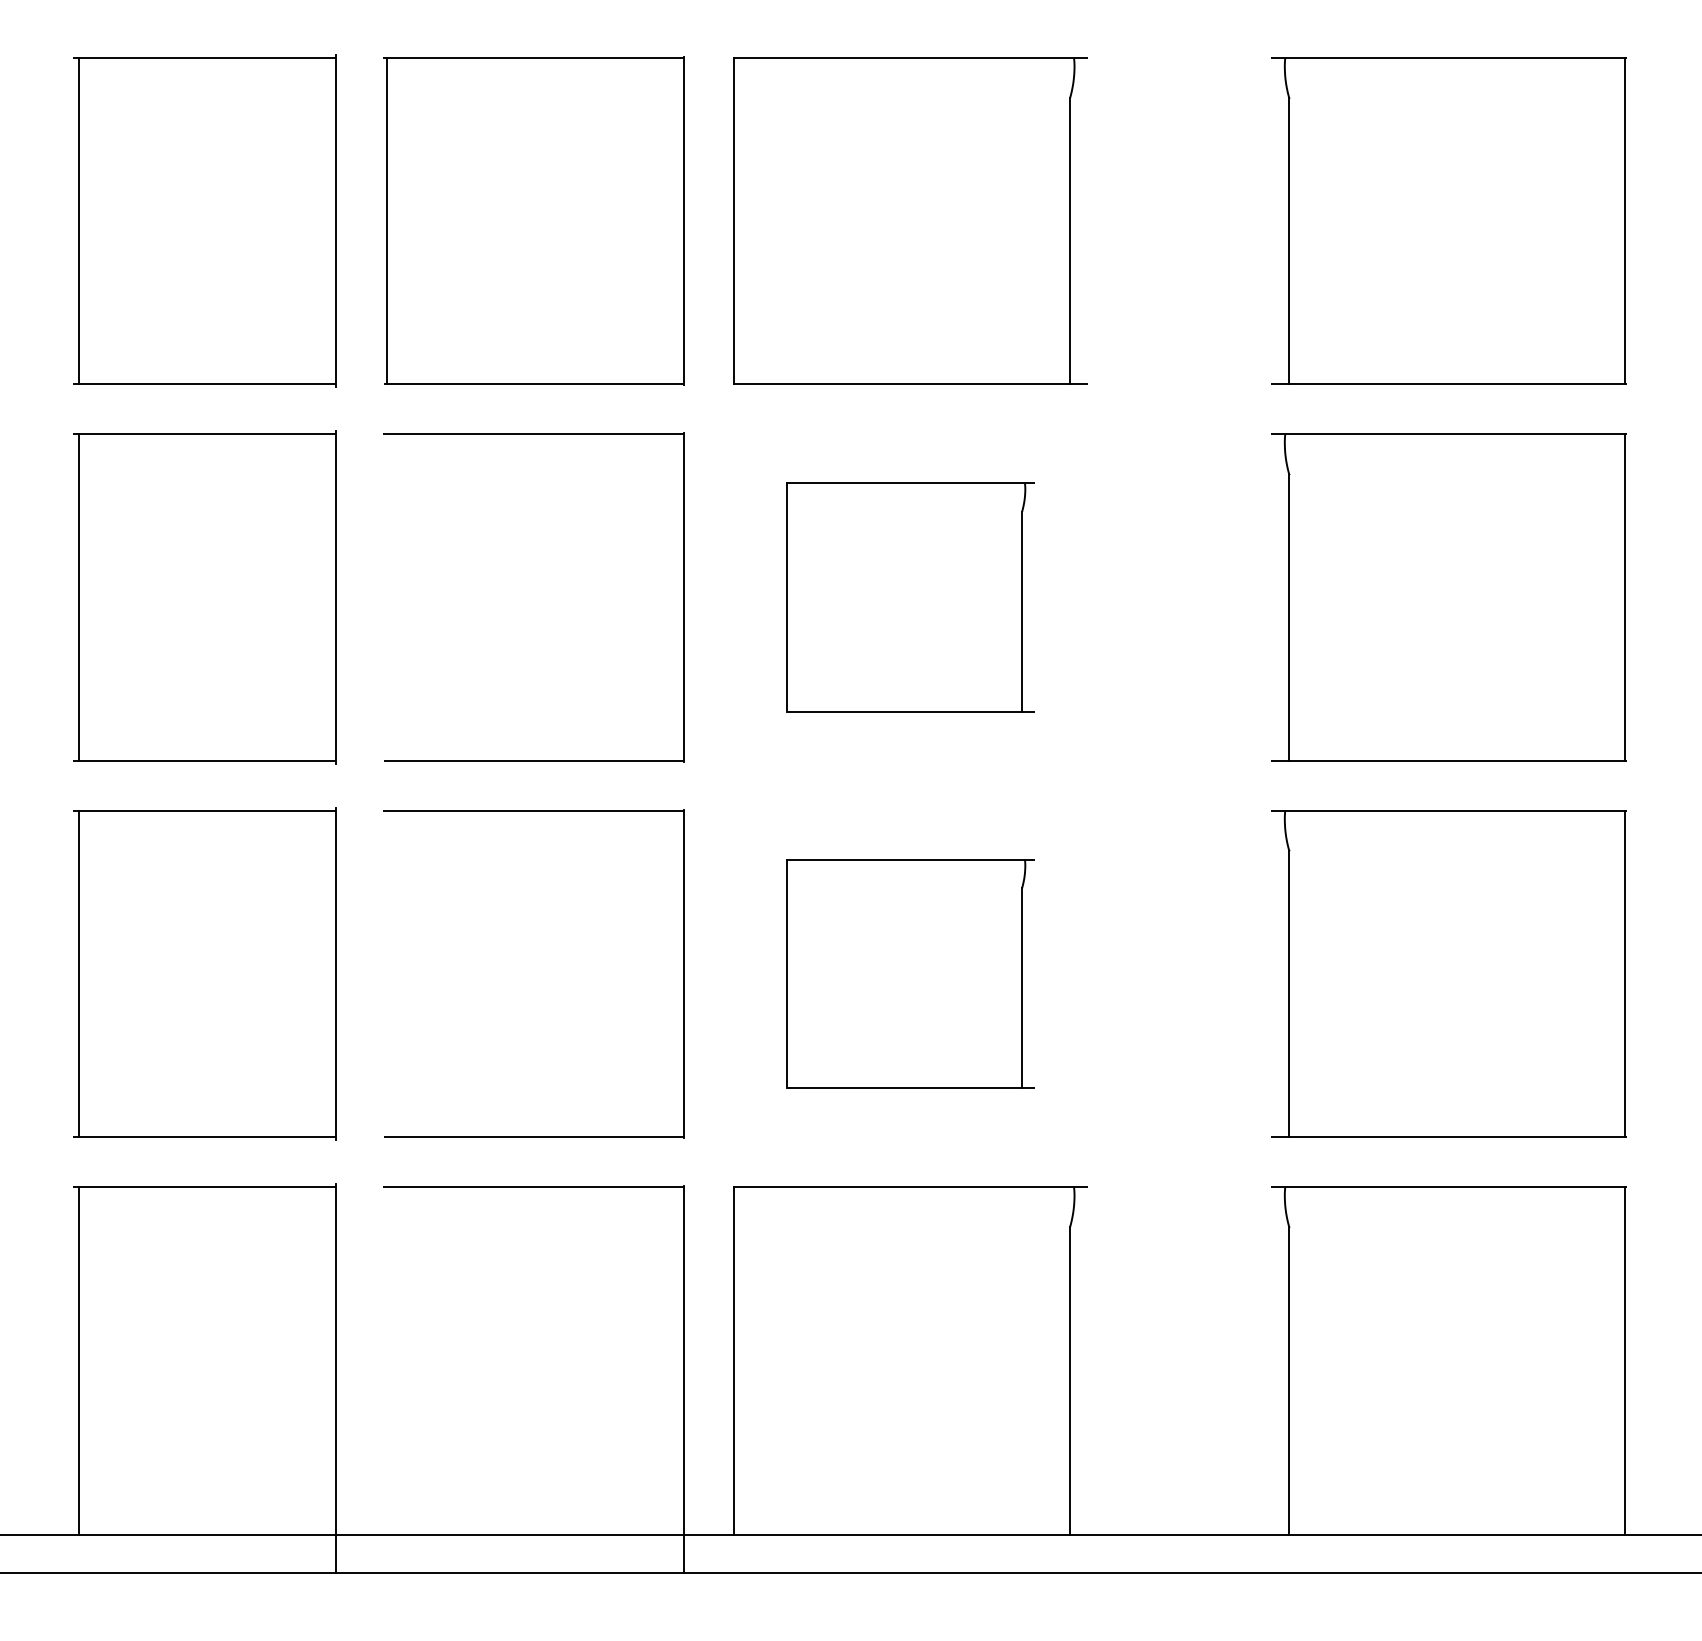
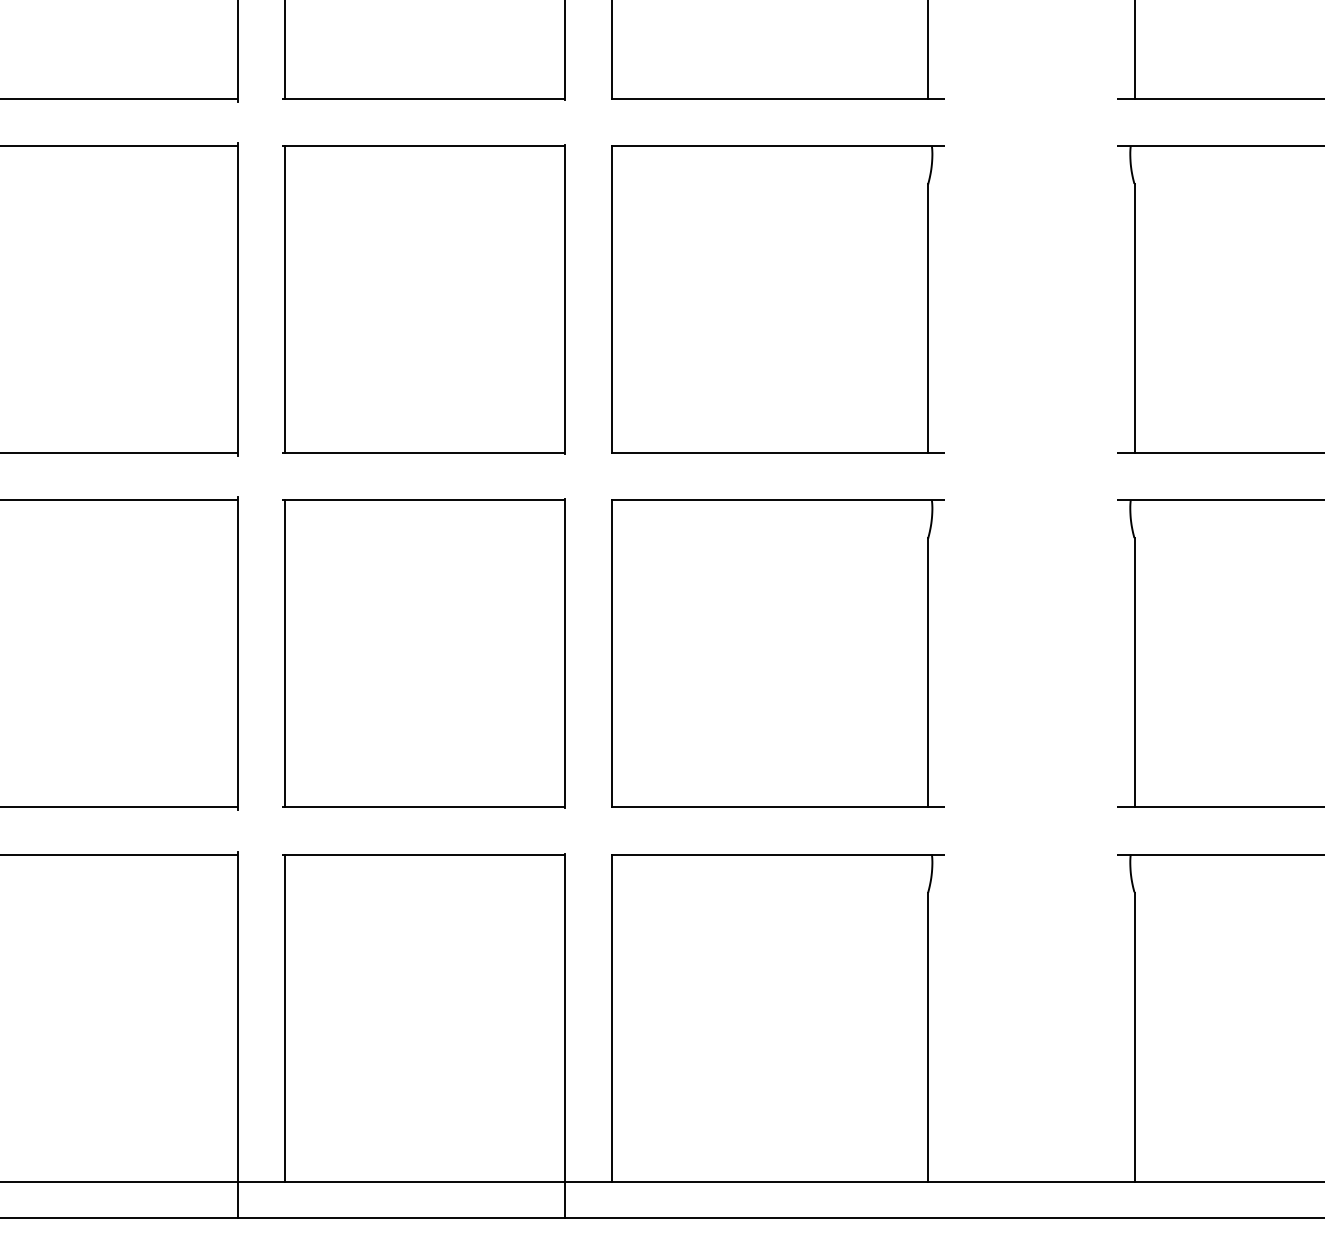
line: (386, 597) -> (284, 299), added
part: (910, 597) -> (778, 299), size x1.43
line: (386, 973) -> (284, 653), added
part: (910, 973) -> (778, 653), size x1.43
line: (386, 1361) -> (284, 1018), added

